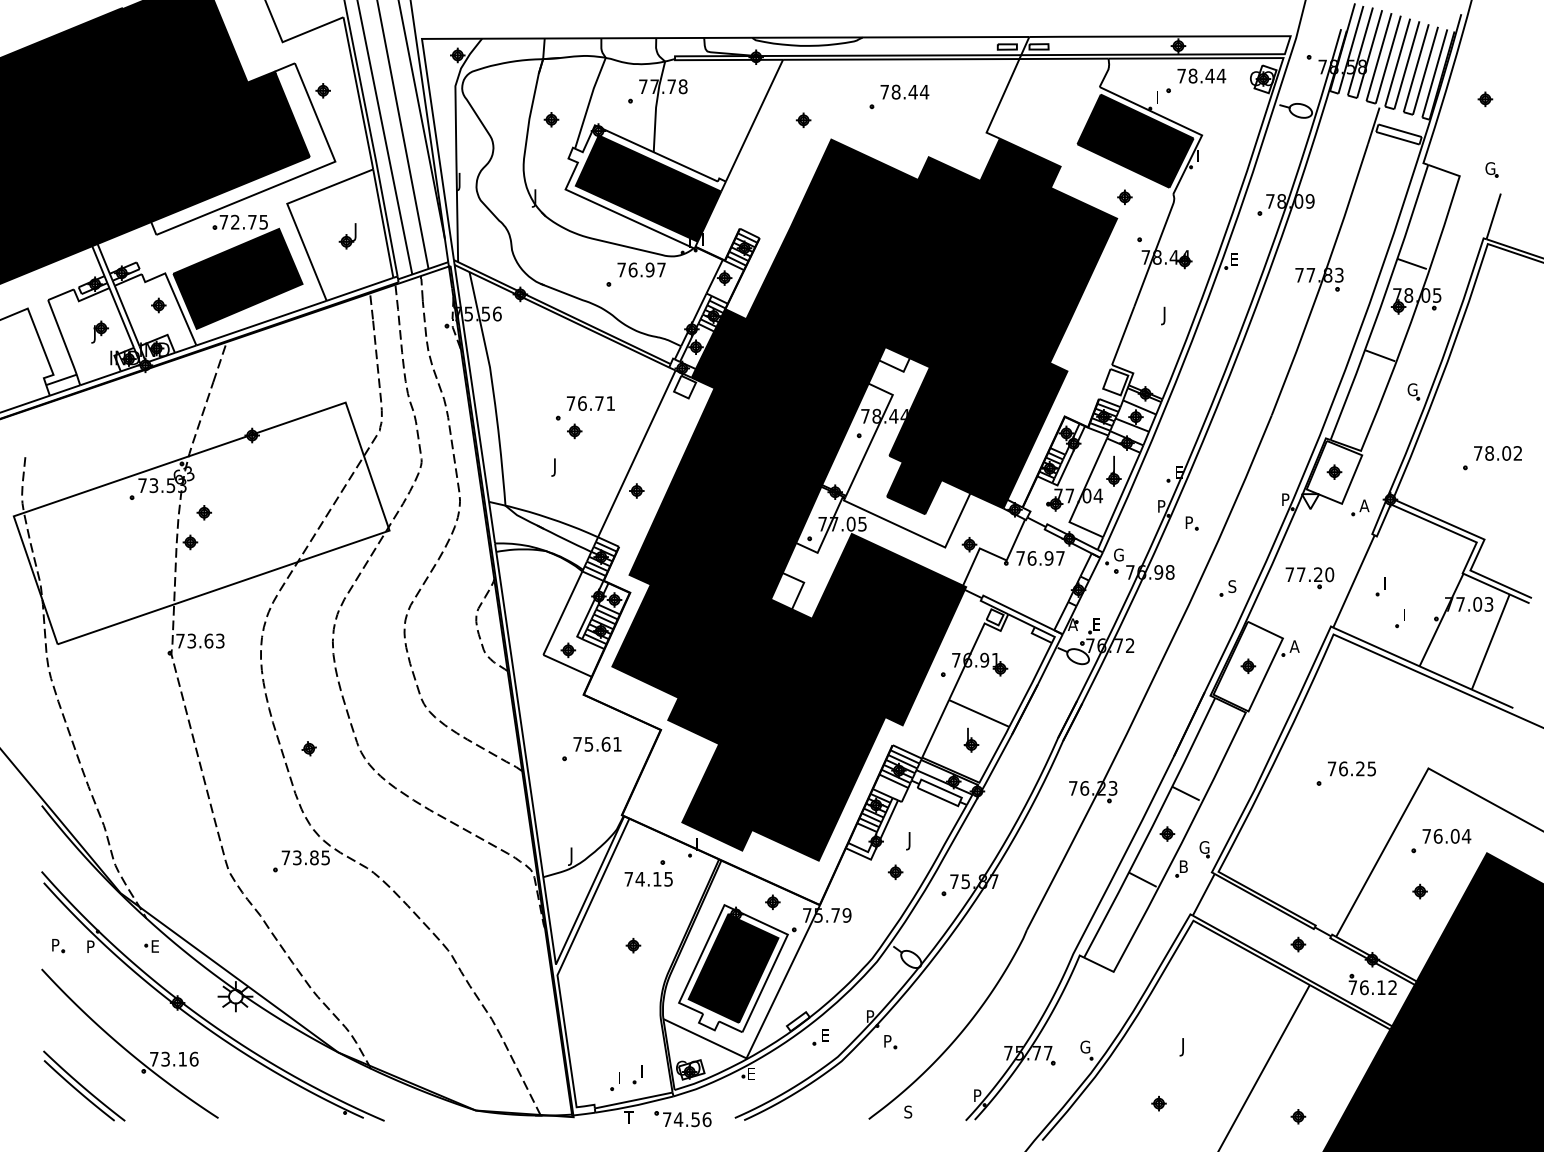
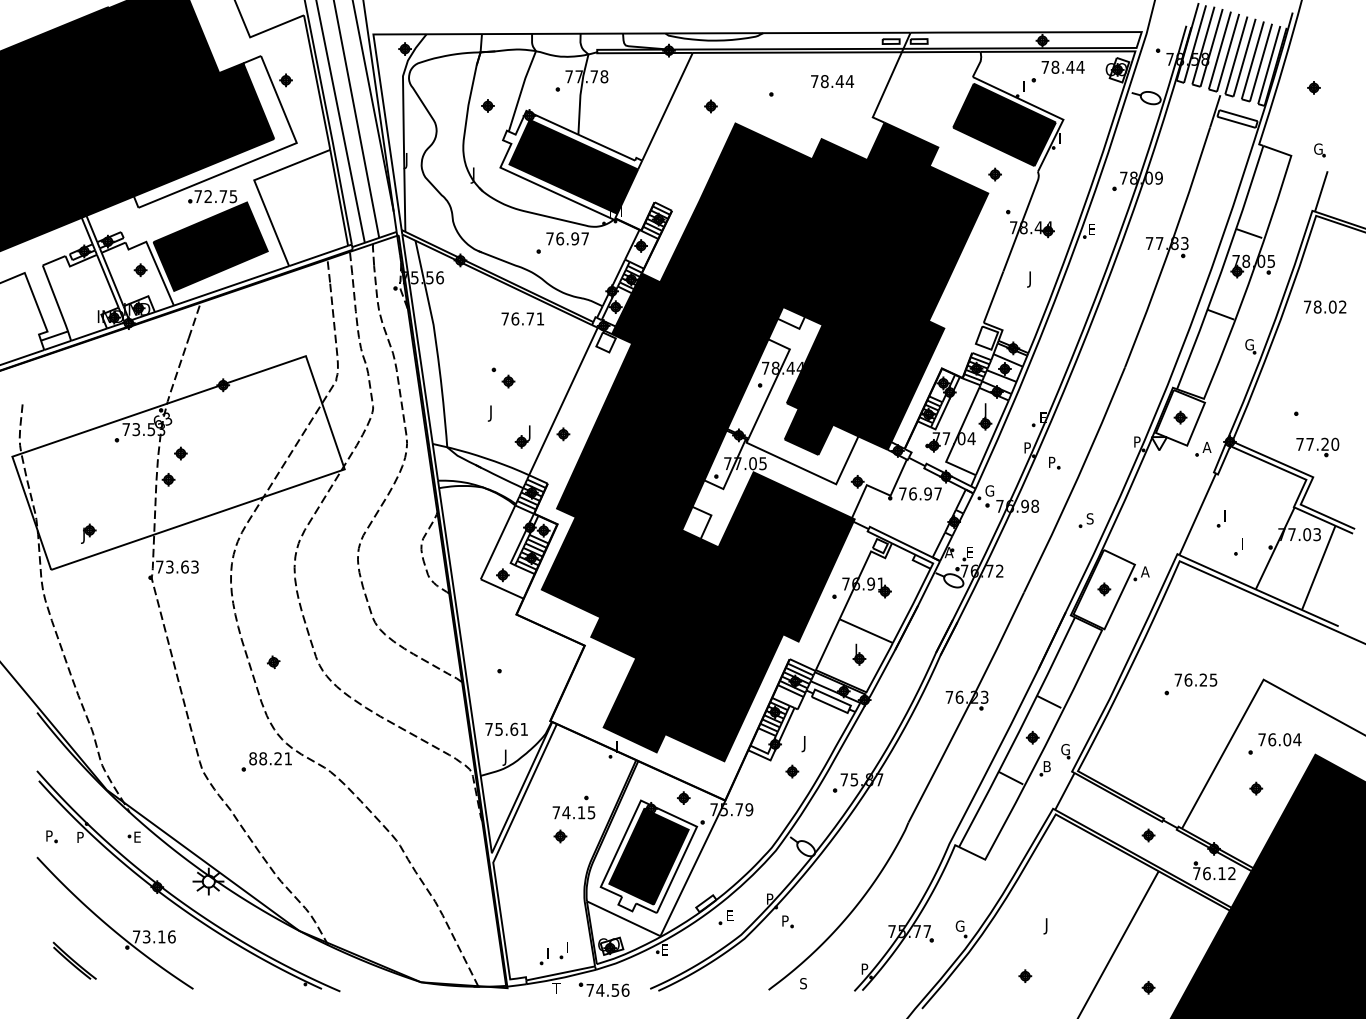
text: (904, 92) -> (832, 81), moved
part: (347, 235) -> (522, 436), moved
part: (99, 331) -> (88, 533), moved
text: (590, 403) -> (522, 318), moved
text: (1498, 452) -> (1325, 306), moved
part: (1309, 578) -> (1317, 447), moved
text: (597, 743) -> (506, 728), moved
text: (305, 857) -> (270, 758), 73.85 -> 88.21
part: (648, 873) -> (573, 807), moved
part: (84, 1085) -> (74, 960), size x0.6

